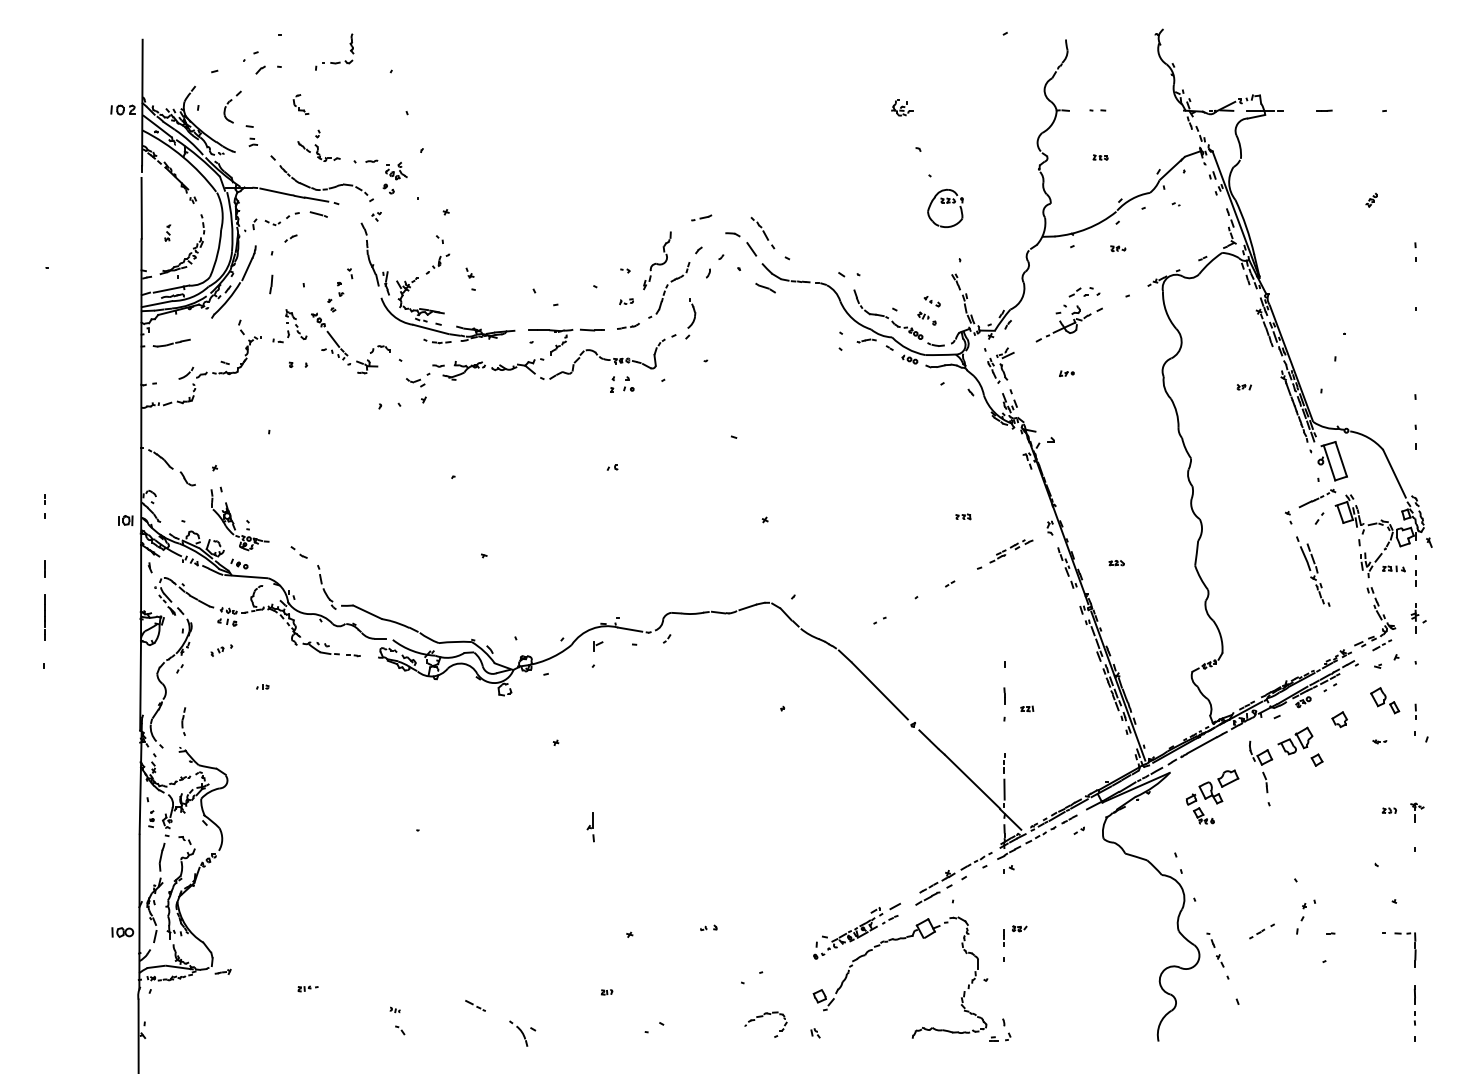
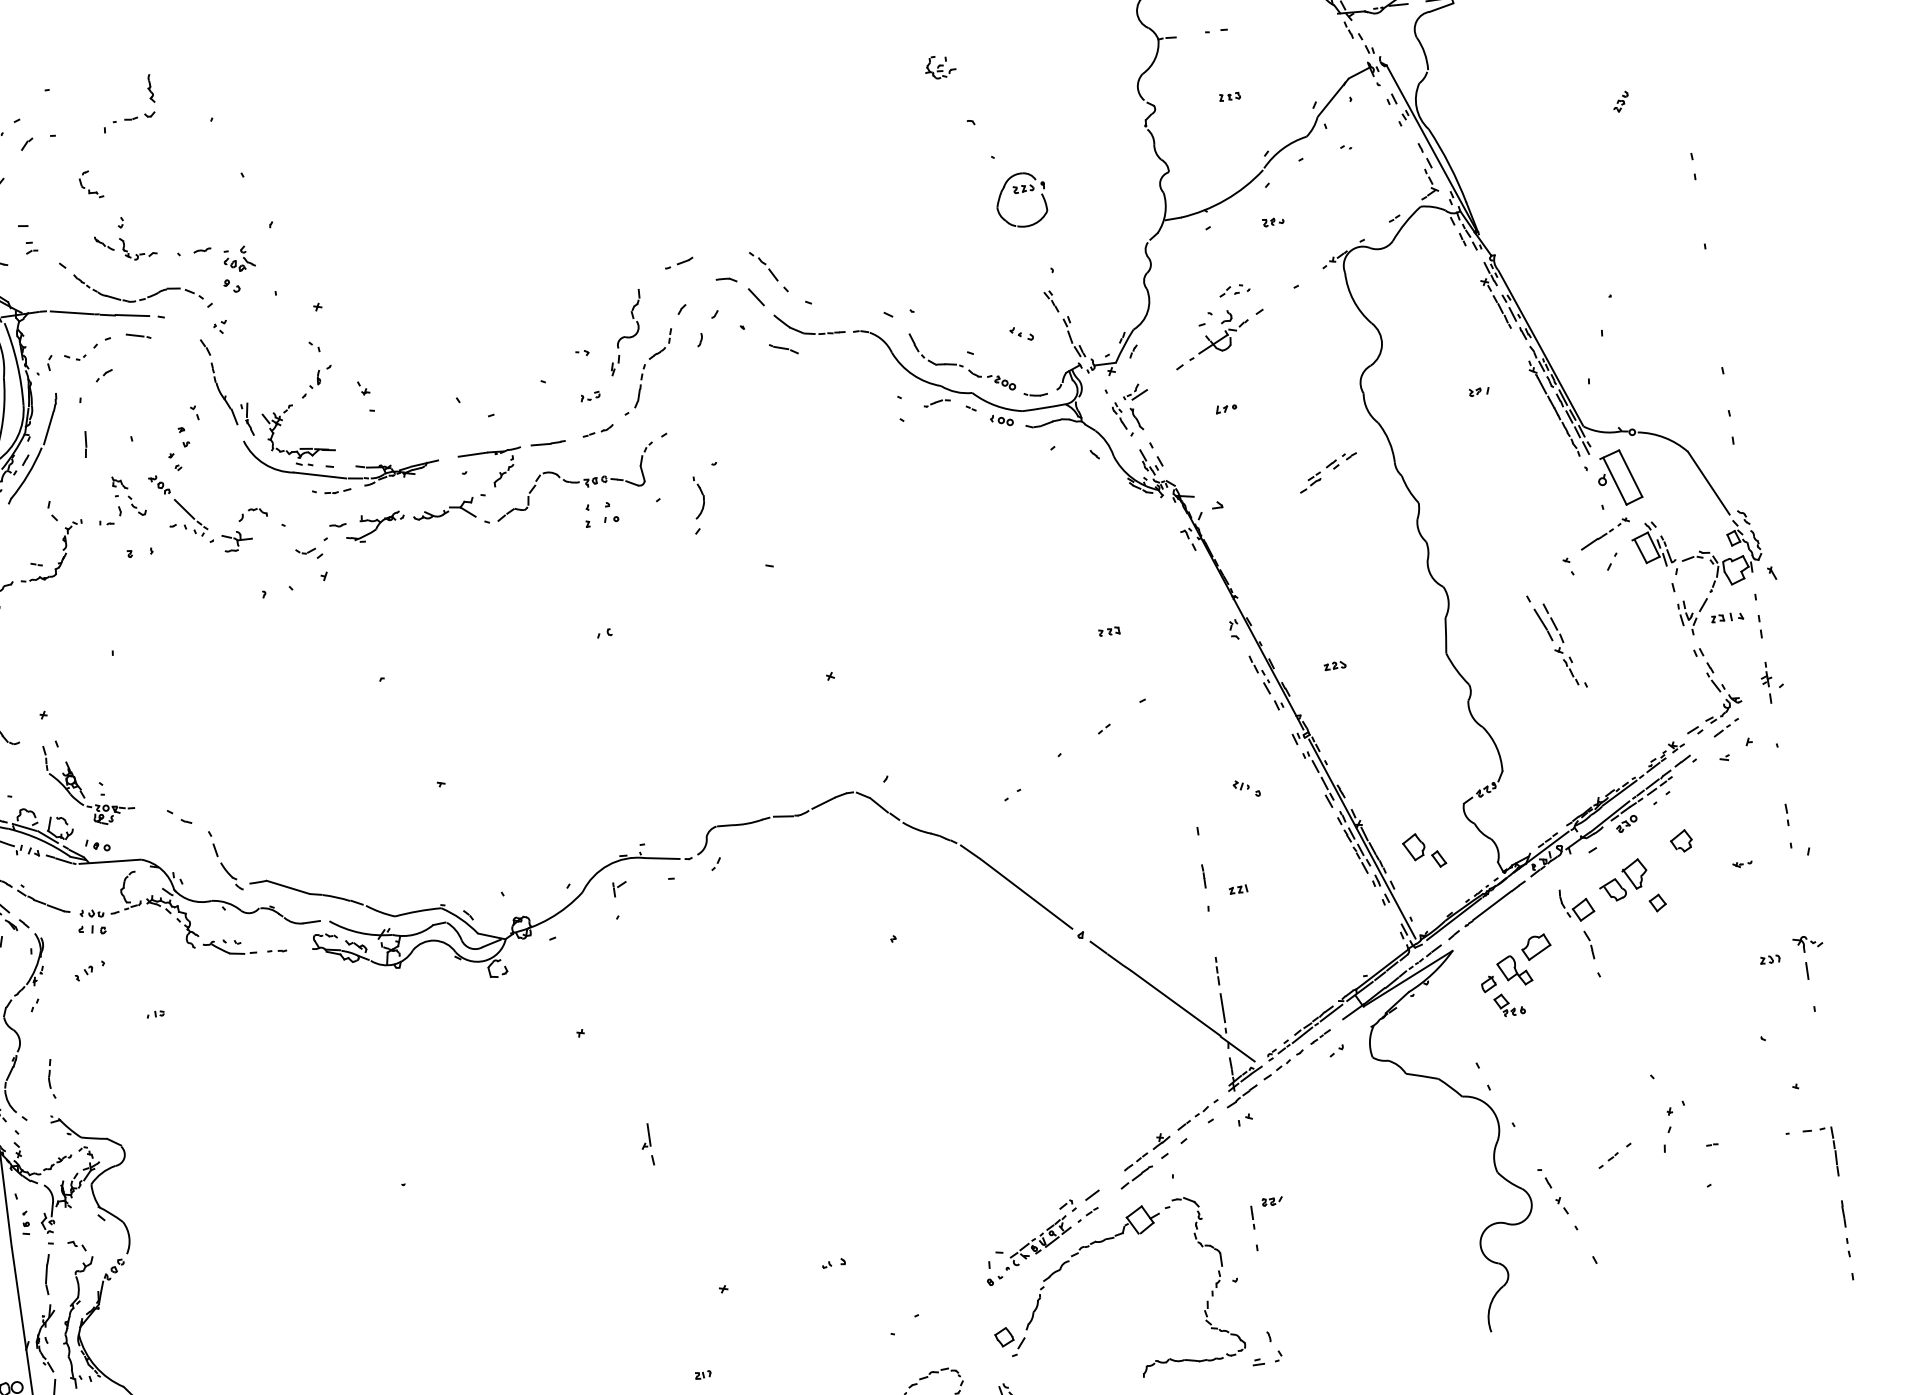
part: (1084, 292) -> (1234, 290), size x0.7
part: (690, 318) -> (698, 504), moved
part: (926, 318) -> (1245, 788), moved
part: (1011, 551) -> (1328, 472), moved
part: (1313, 571) -> (1557, 641), moved
part: (1385, 700) -> (1424, 850), moved
part: (1417, 812) -> (1810, 956), size x1.6

